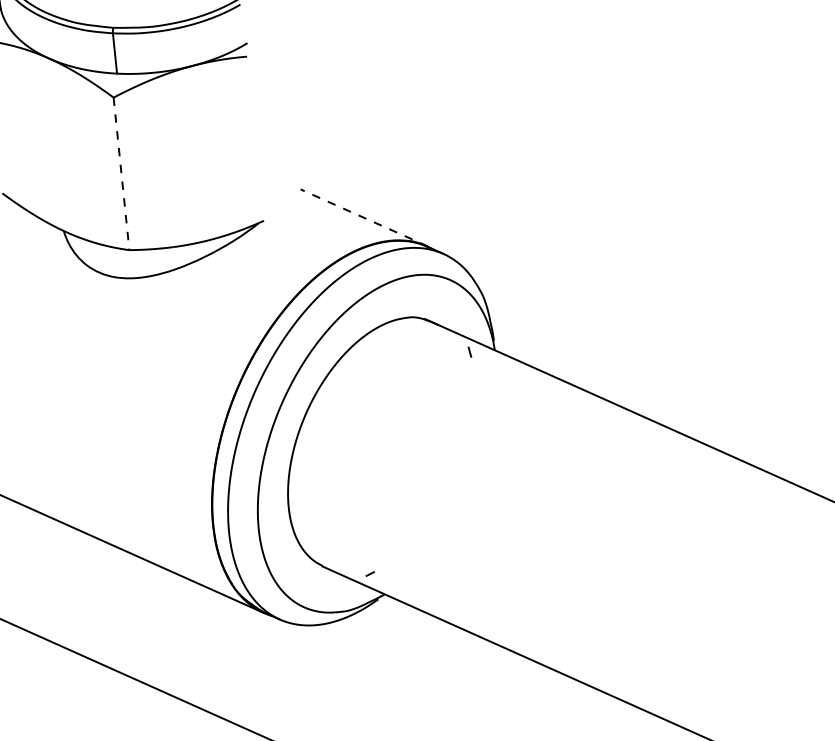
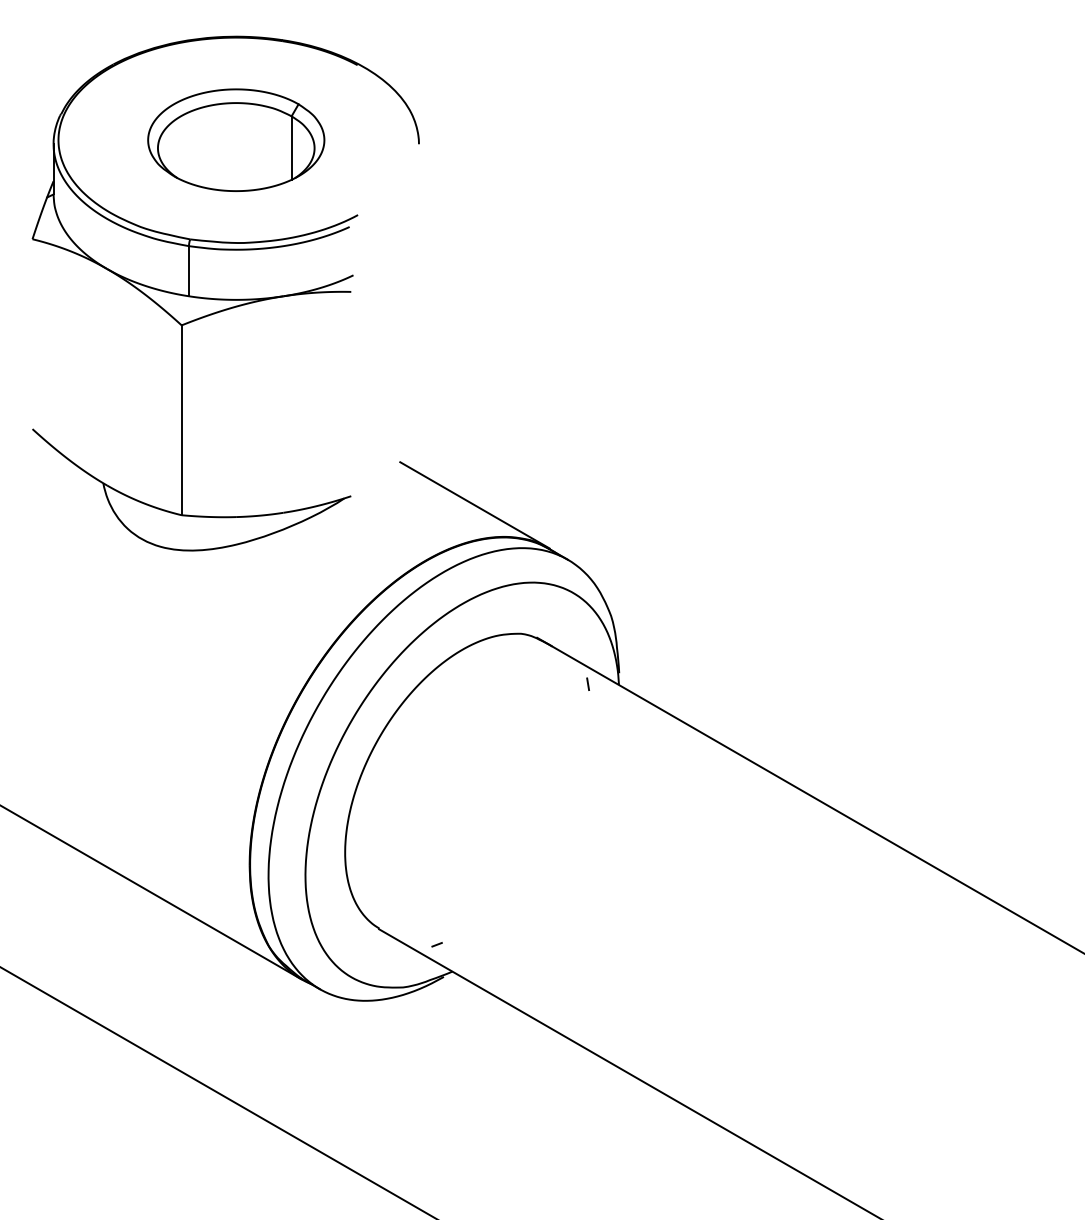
line: (121, 174) -> (181, 420), dashed -> solid
line: (363, 218) -> (474, 505), dashed -> solid

